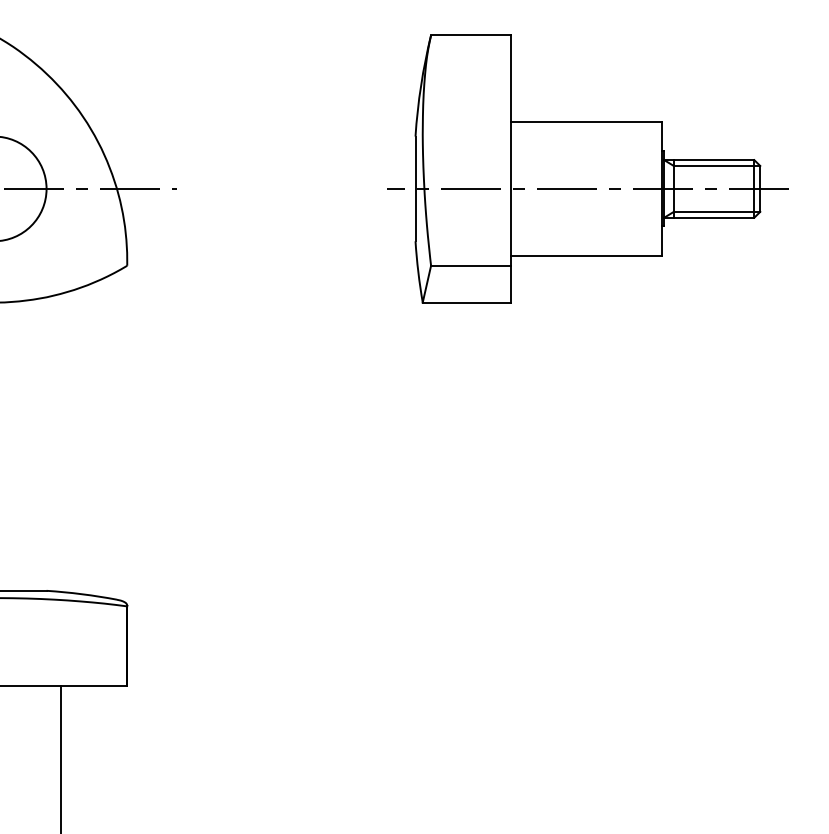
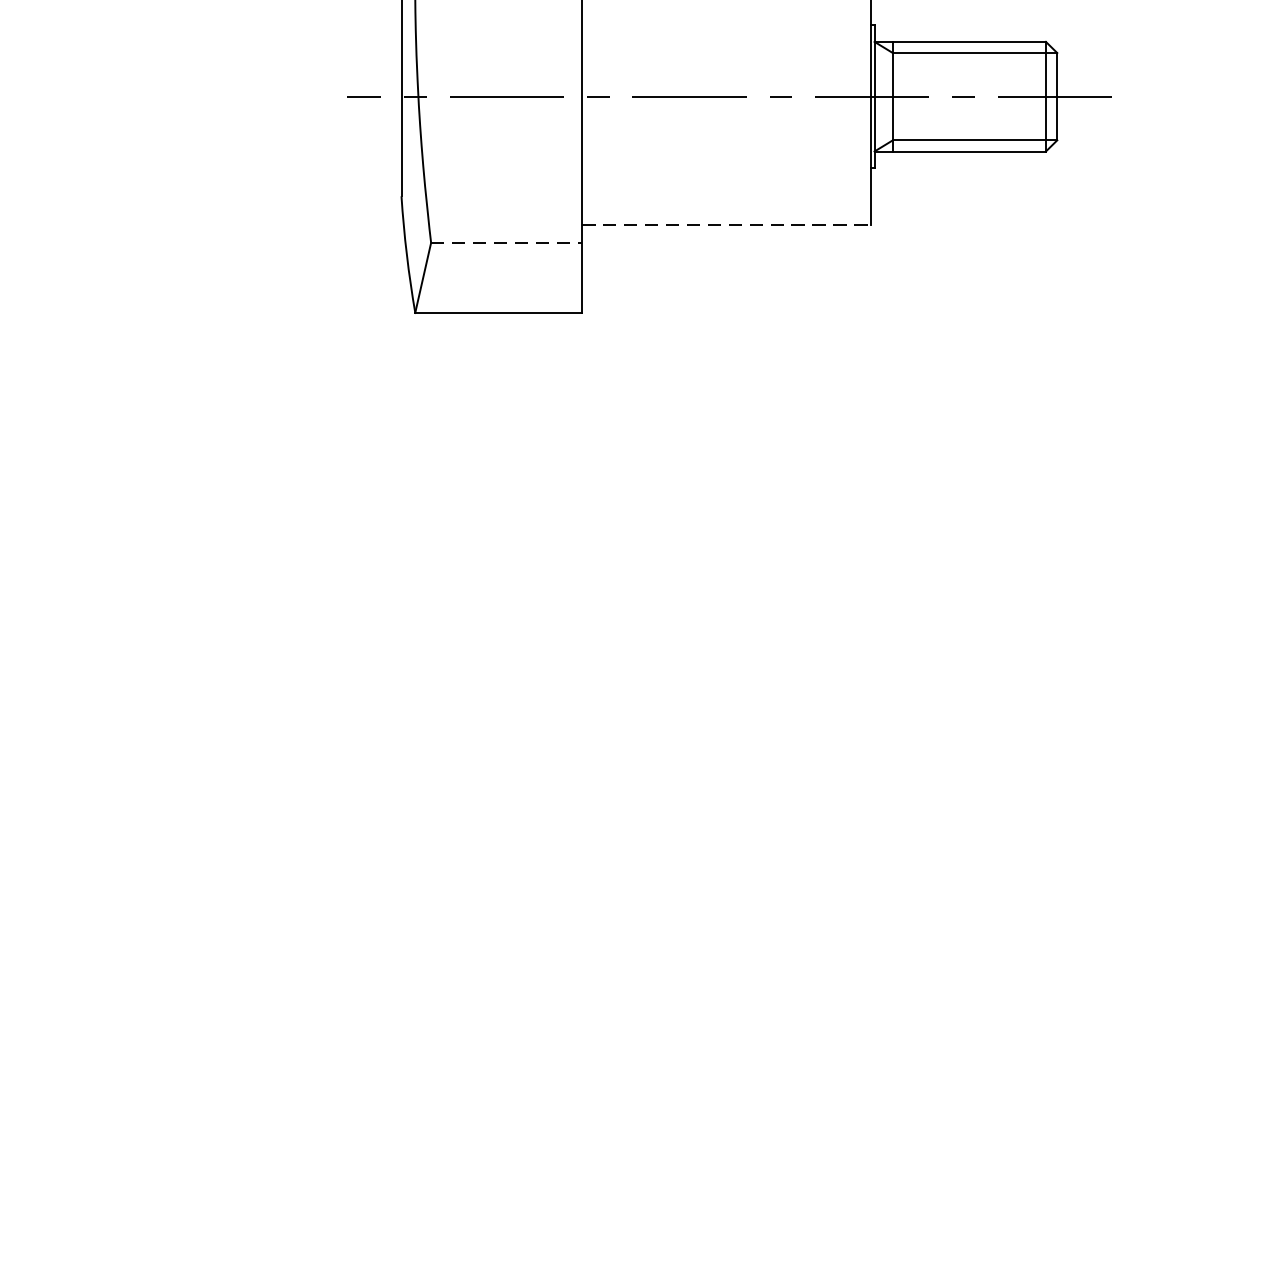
line: (586, 256) -> (726, 225), solid -> dashed
line: (470, 265) -> (506, 242), solid -> dashed

